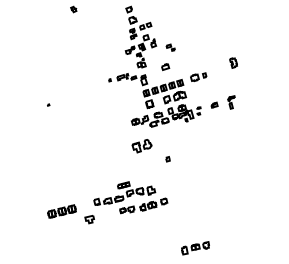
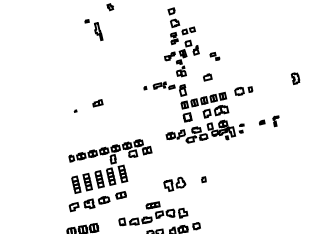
part: (60, 30) -> (94, 29), added
part: (233, 62) -> (295, 78), moved
part: (68, 96) -> (98, 103), added
part: (223, 102) -> (269, 120), size x0.71
part: (141, 146) -> (174, 184), moved
part: (82, 161) -> (109, 176), added

